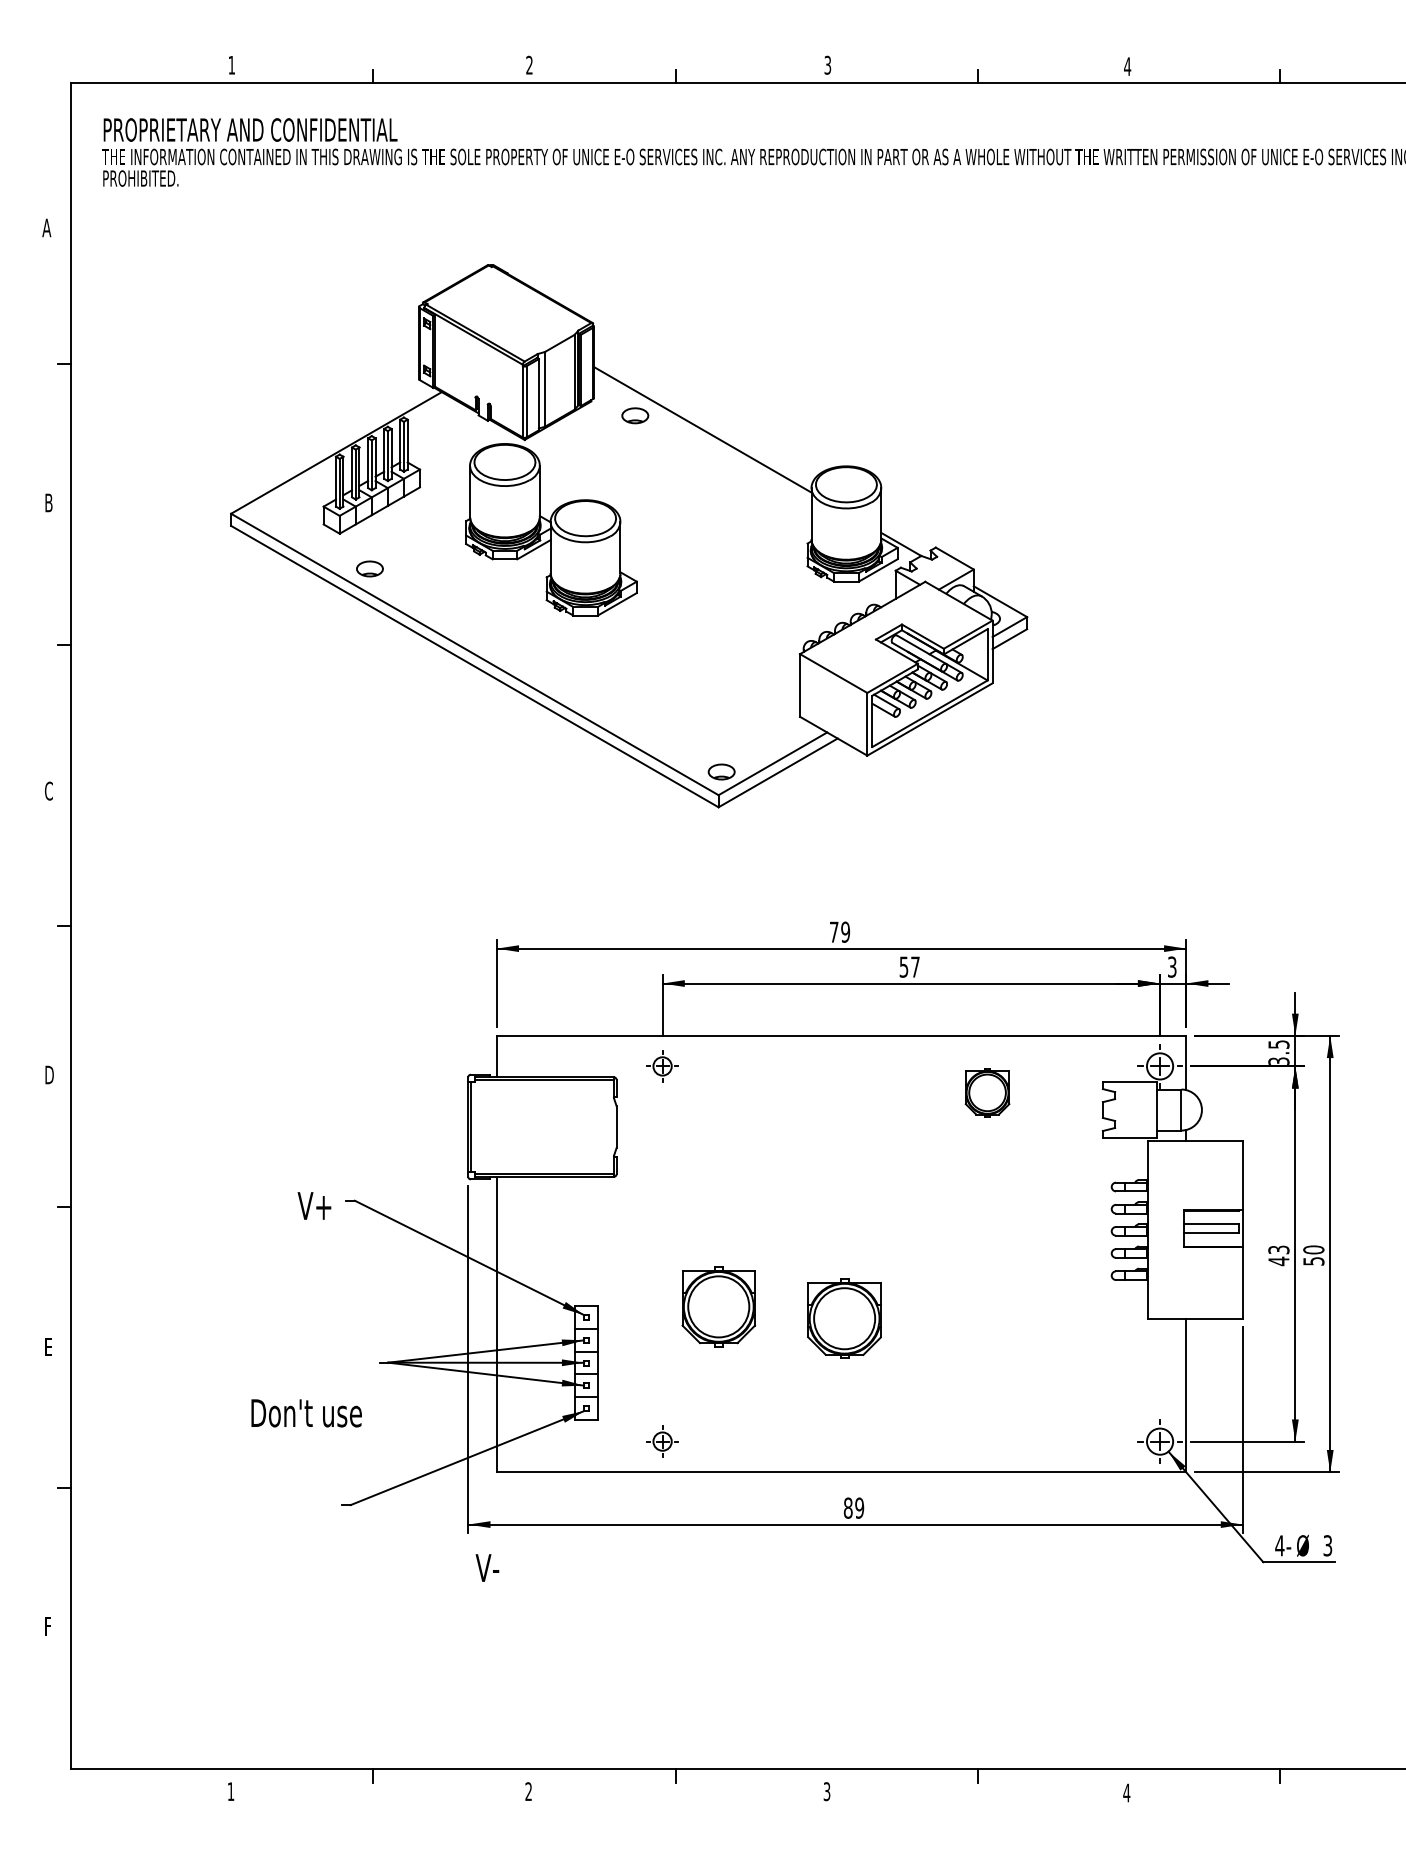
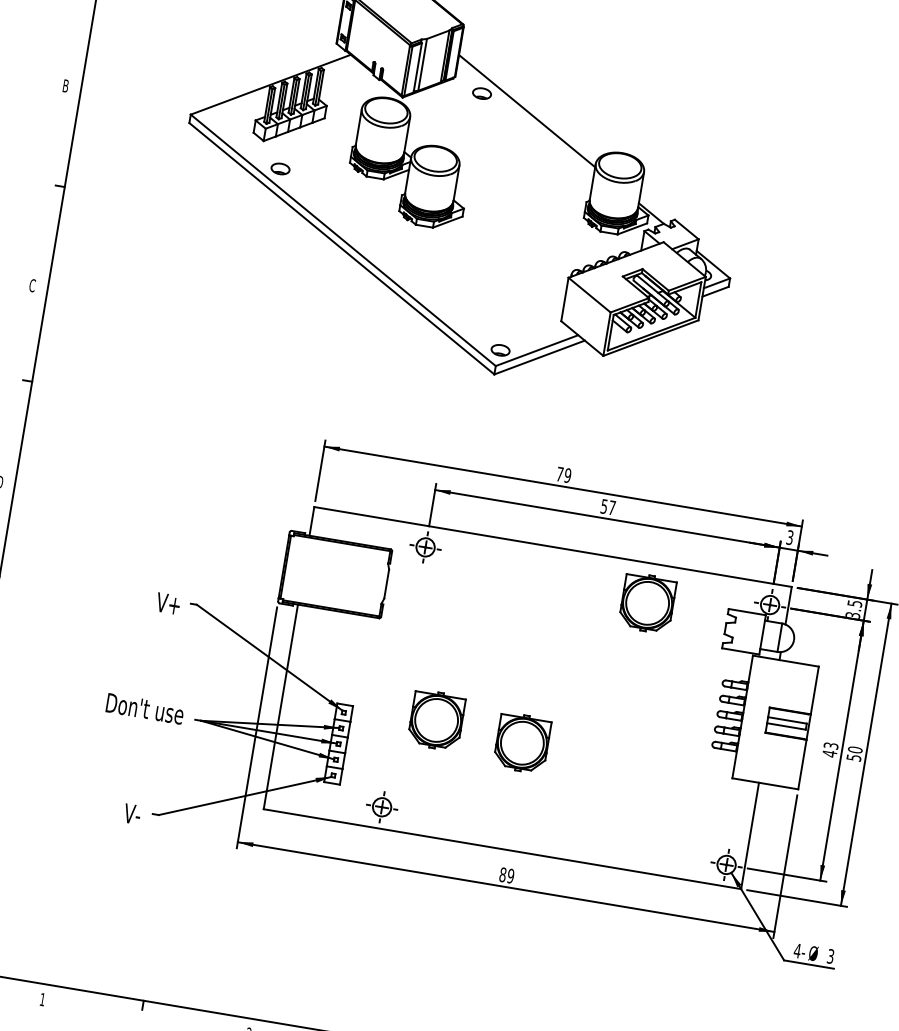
part: (662, 1066) -> (425, 547), size x1.43
part: (987, 1092) -> (647, 603), size x1.67
text: (306, 1413) -> (144, 709), moved
part: (662, 1441) -> (382, 807), size x1.43
text: (487, 1567) -> (132, 813), moved

